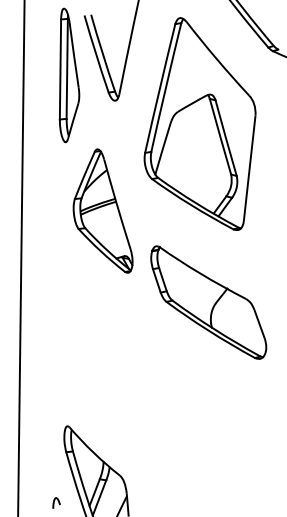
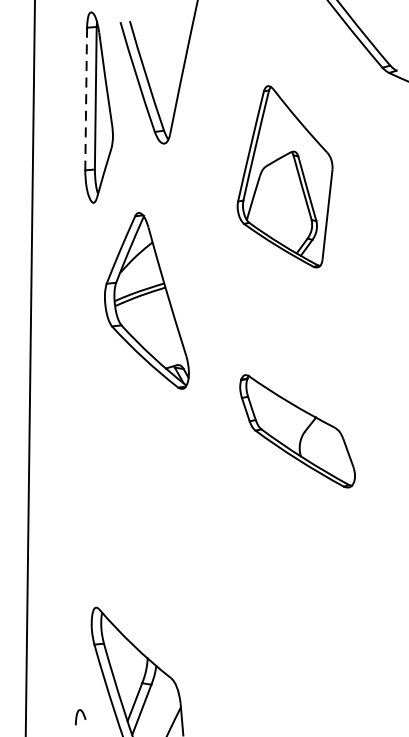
line: (60, 69) -> (86, 99), solid -> dashed
part: (199, 123) -> (284, 176), size x0.6
part: (208, 302) -> (297, 431), size x0.7

